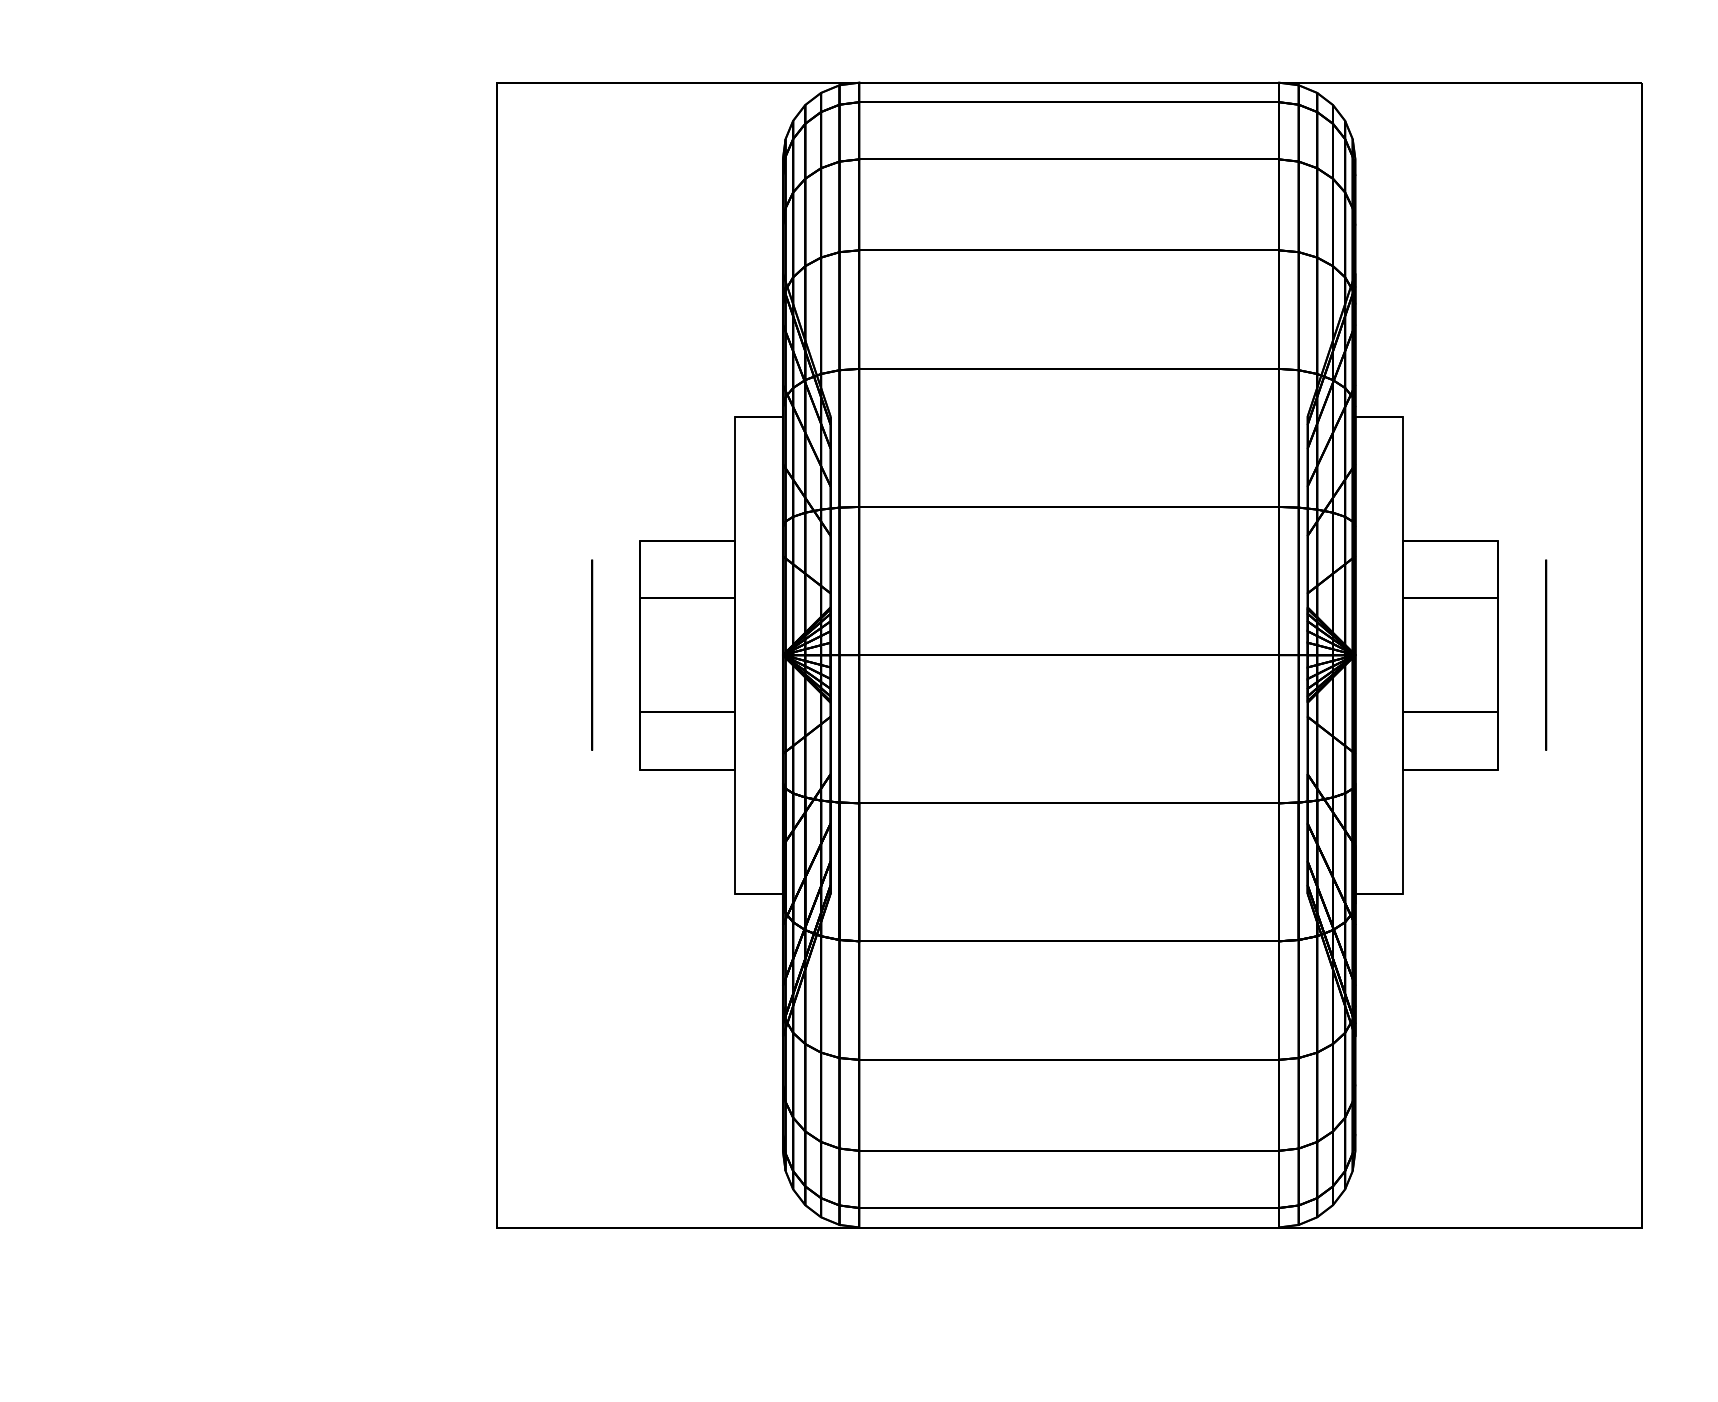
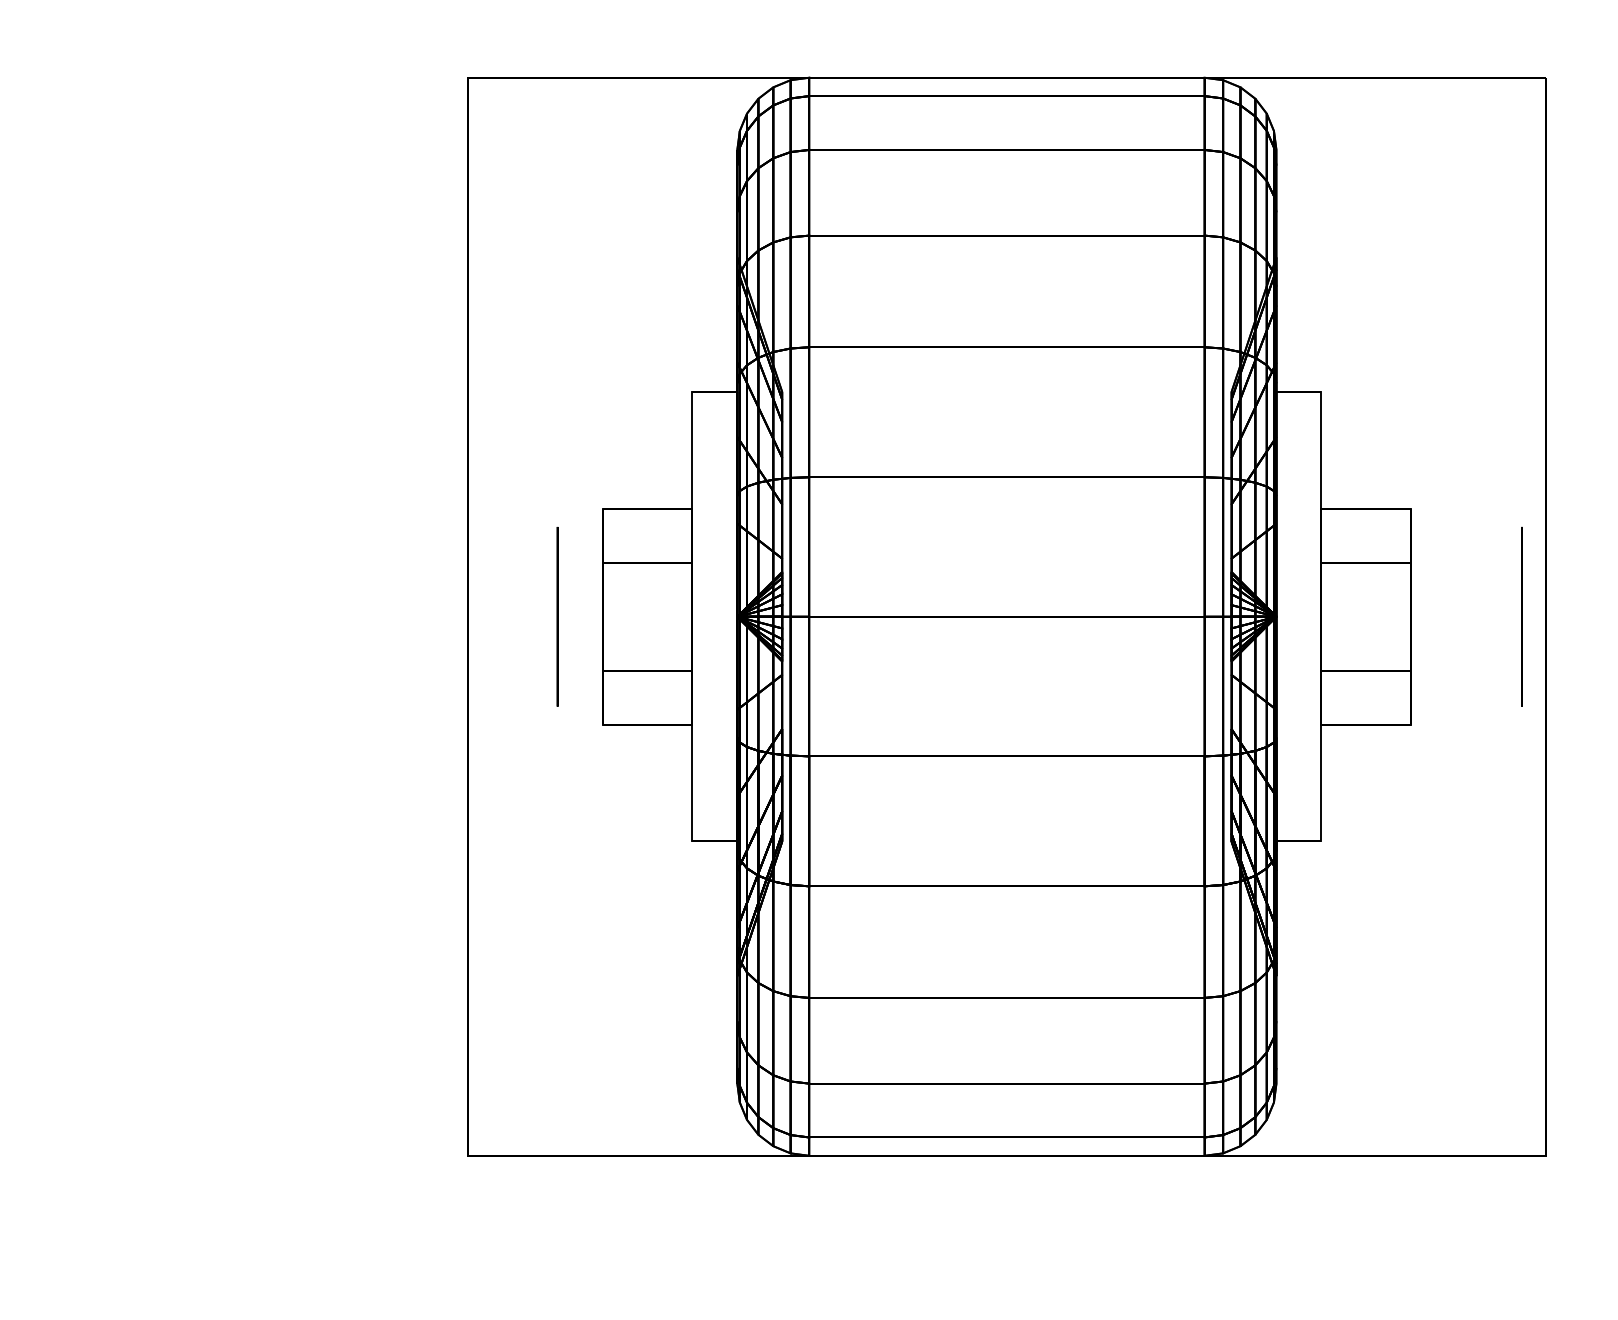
circle: (1546, 654) -> (1522, 616), moved

